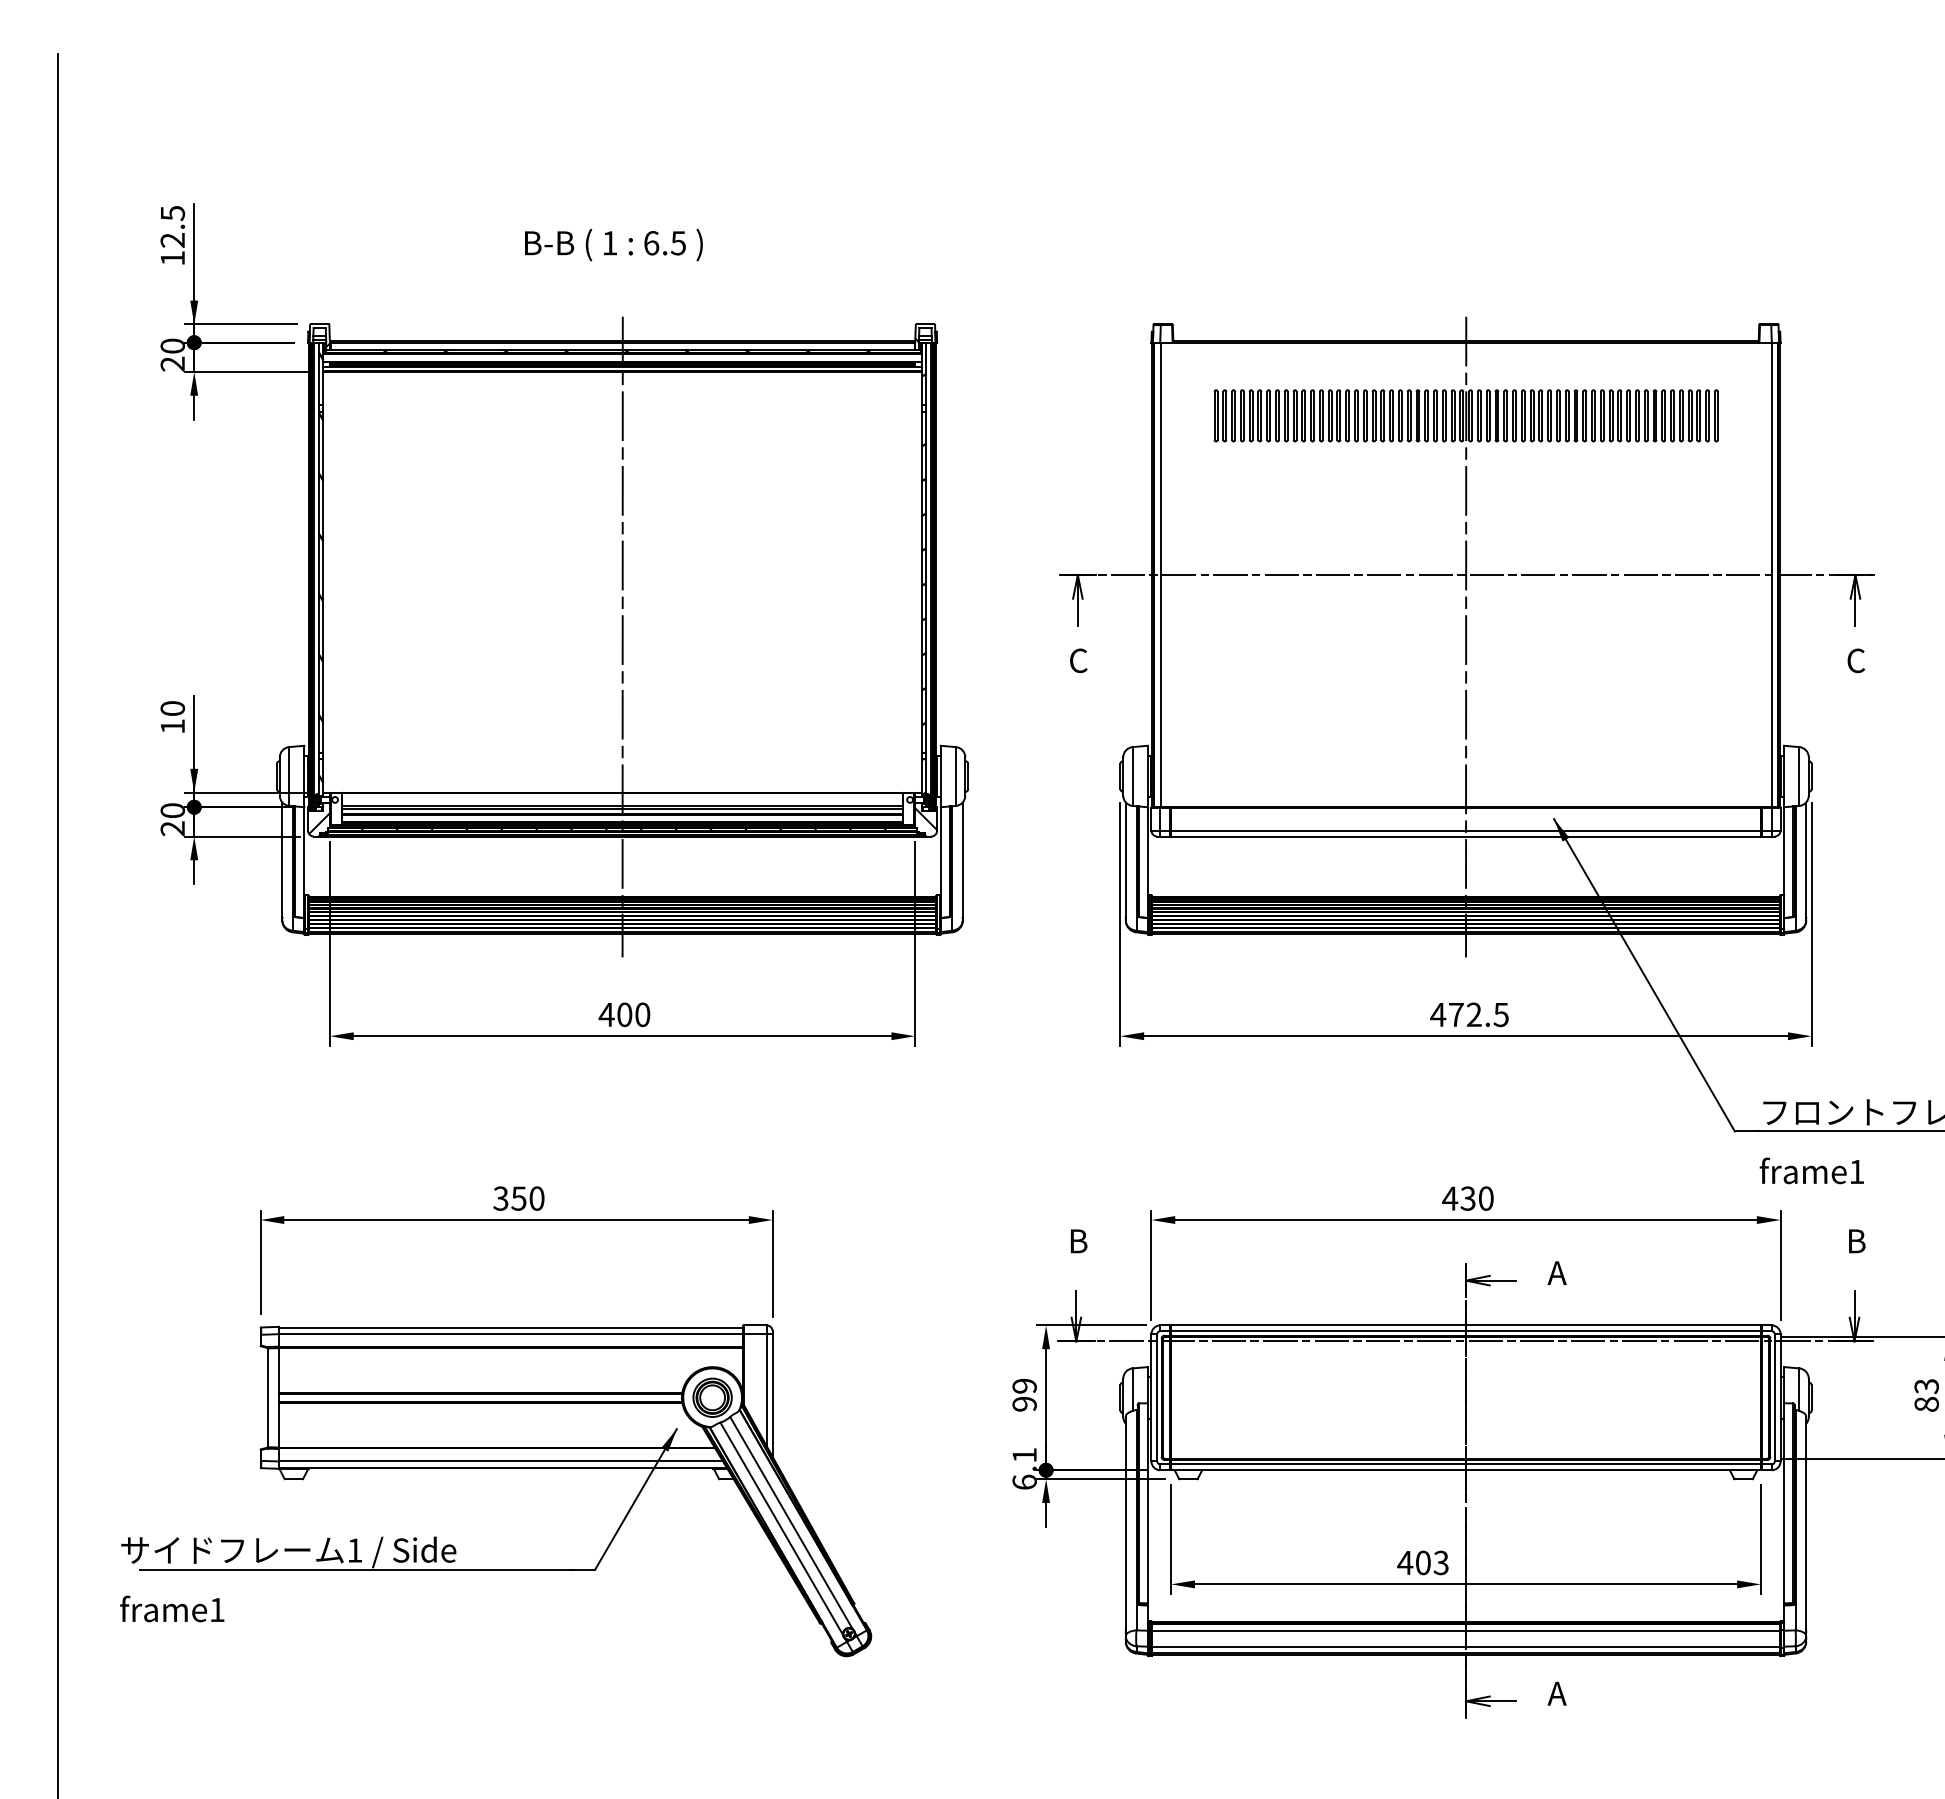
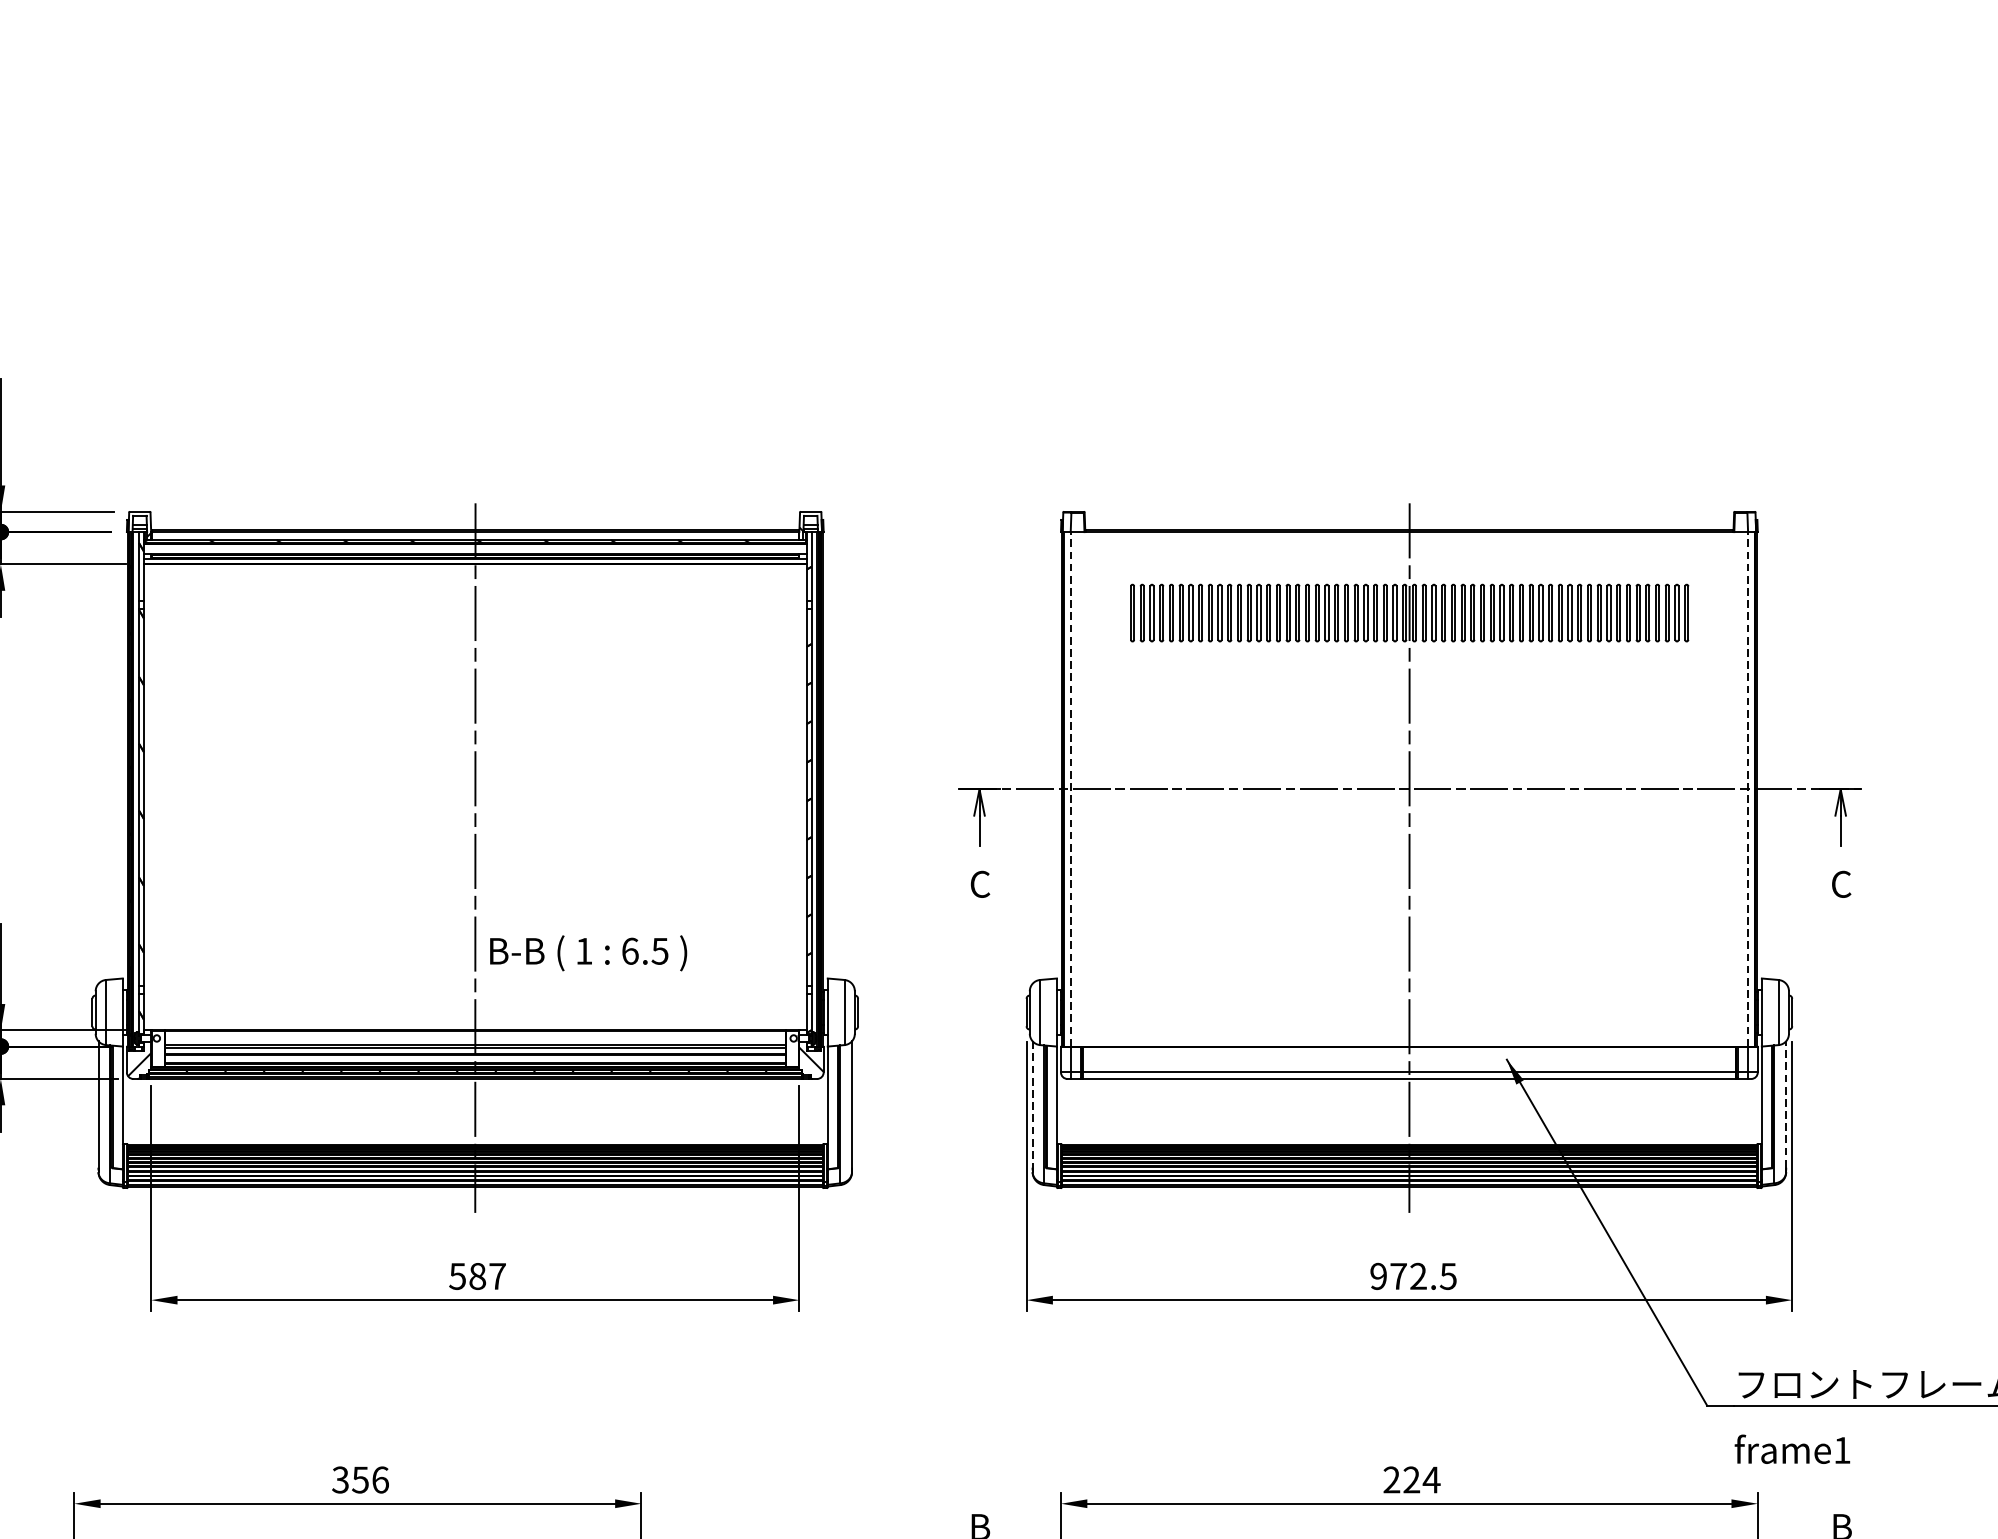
text: (613, 244) -> (588, 952), moved
line: (1160, 574) -> (1071, 788), solid -> dashed
line: (1771, 574) -> (1747, 788), solid -> dashed
line: (1806, 859) -> (1786, 1104), solid -> dashed
line: (1125, 860) -> (1032, 1105), solid -> dashed
text: (624, 1014) -> (477, 1276), 400 -> 587
text: (1438, 1014) -> (1378, 1276), 472.5 -> 972.5
text: (536, 1198) -> (379, 1479), 350 -> 356
text: (1468, 1198) -> (1412, 1479), 430 -> 224

